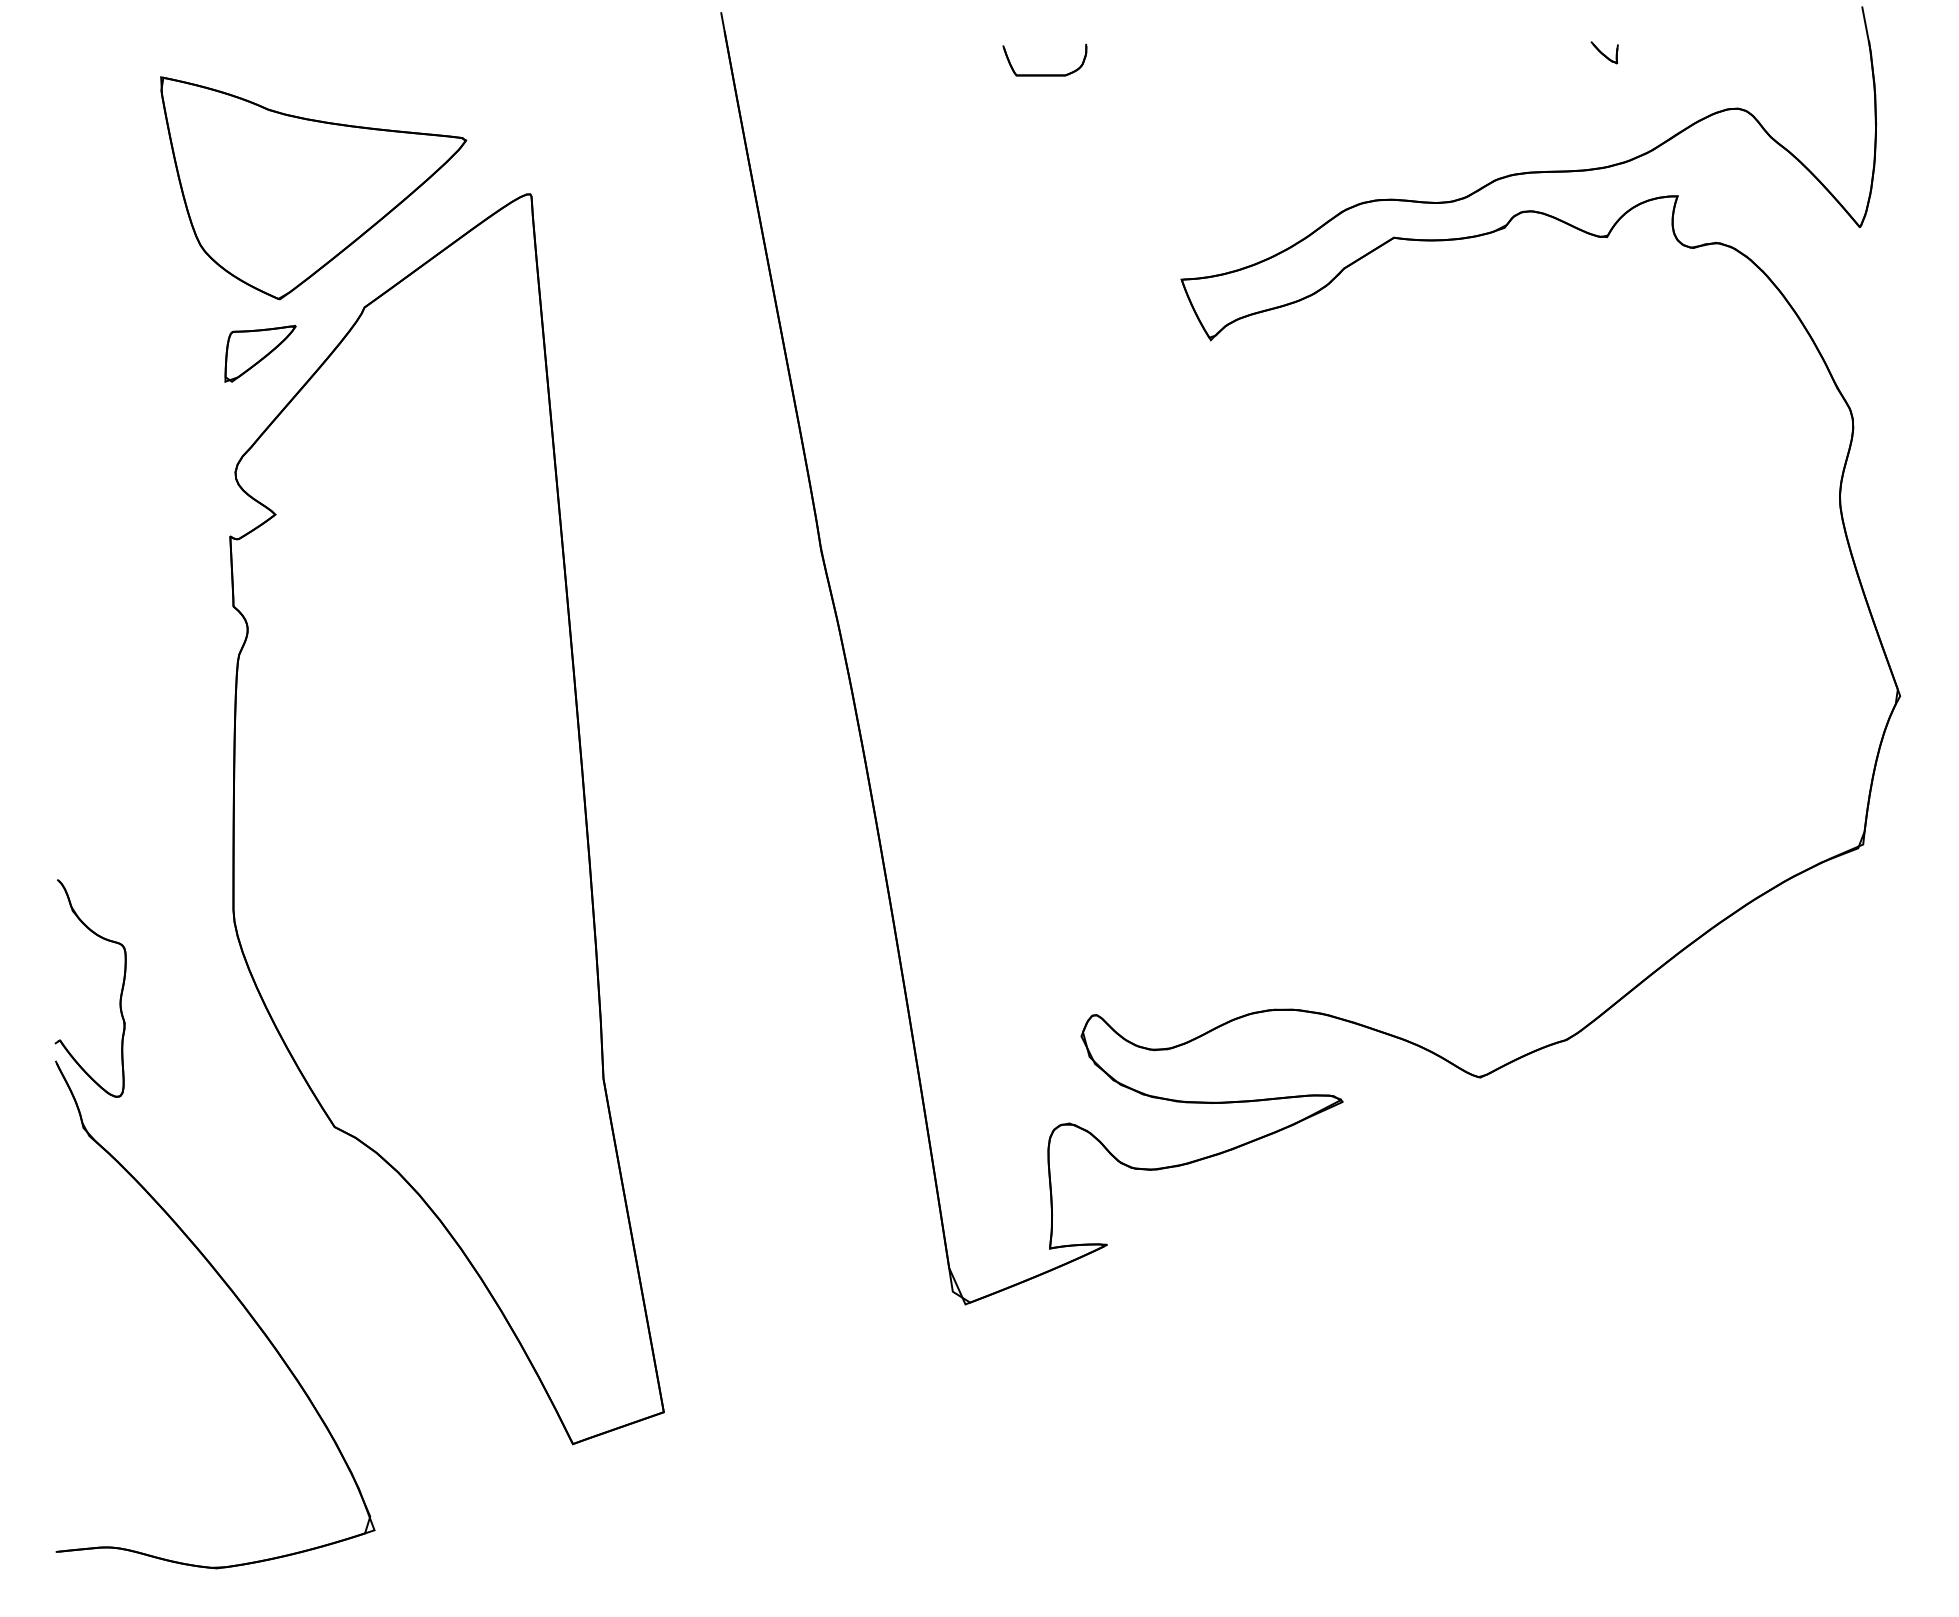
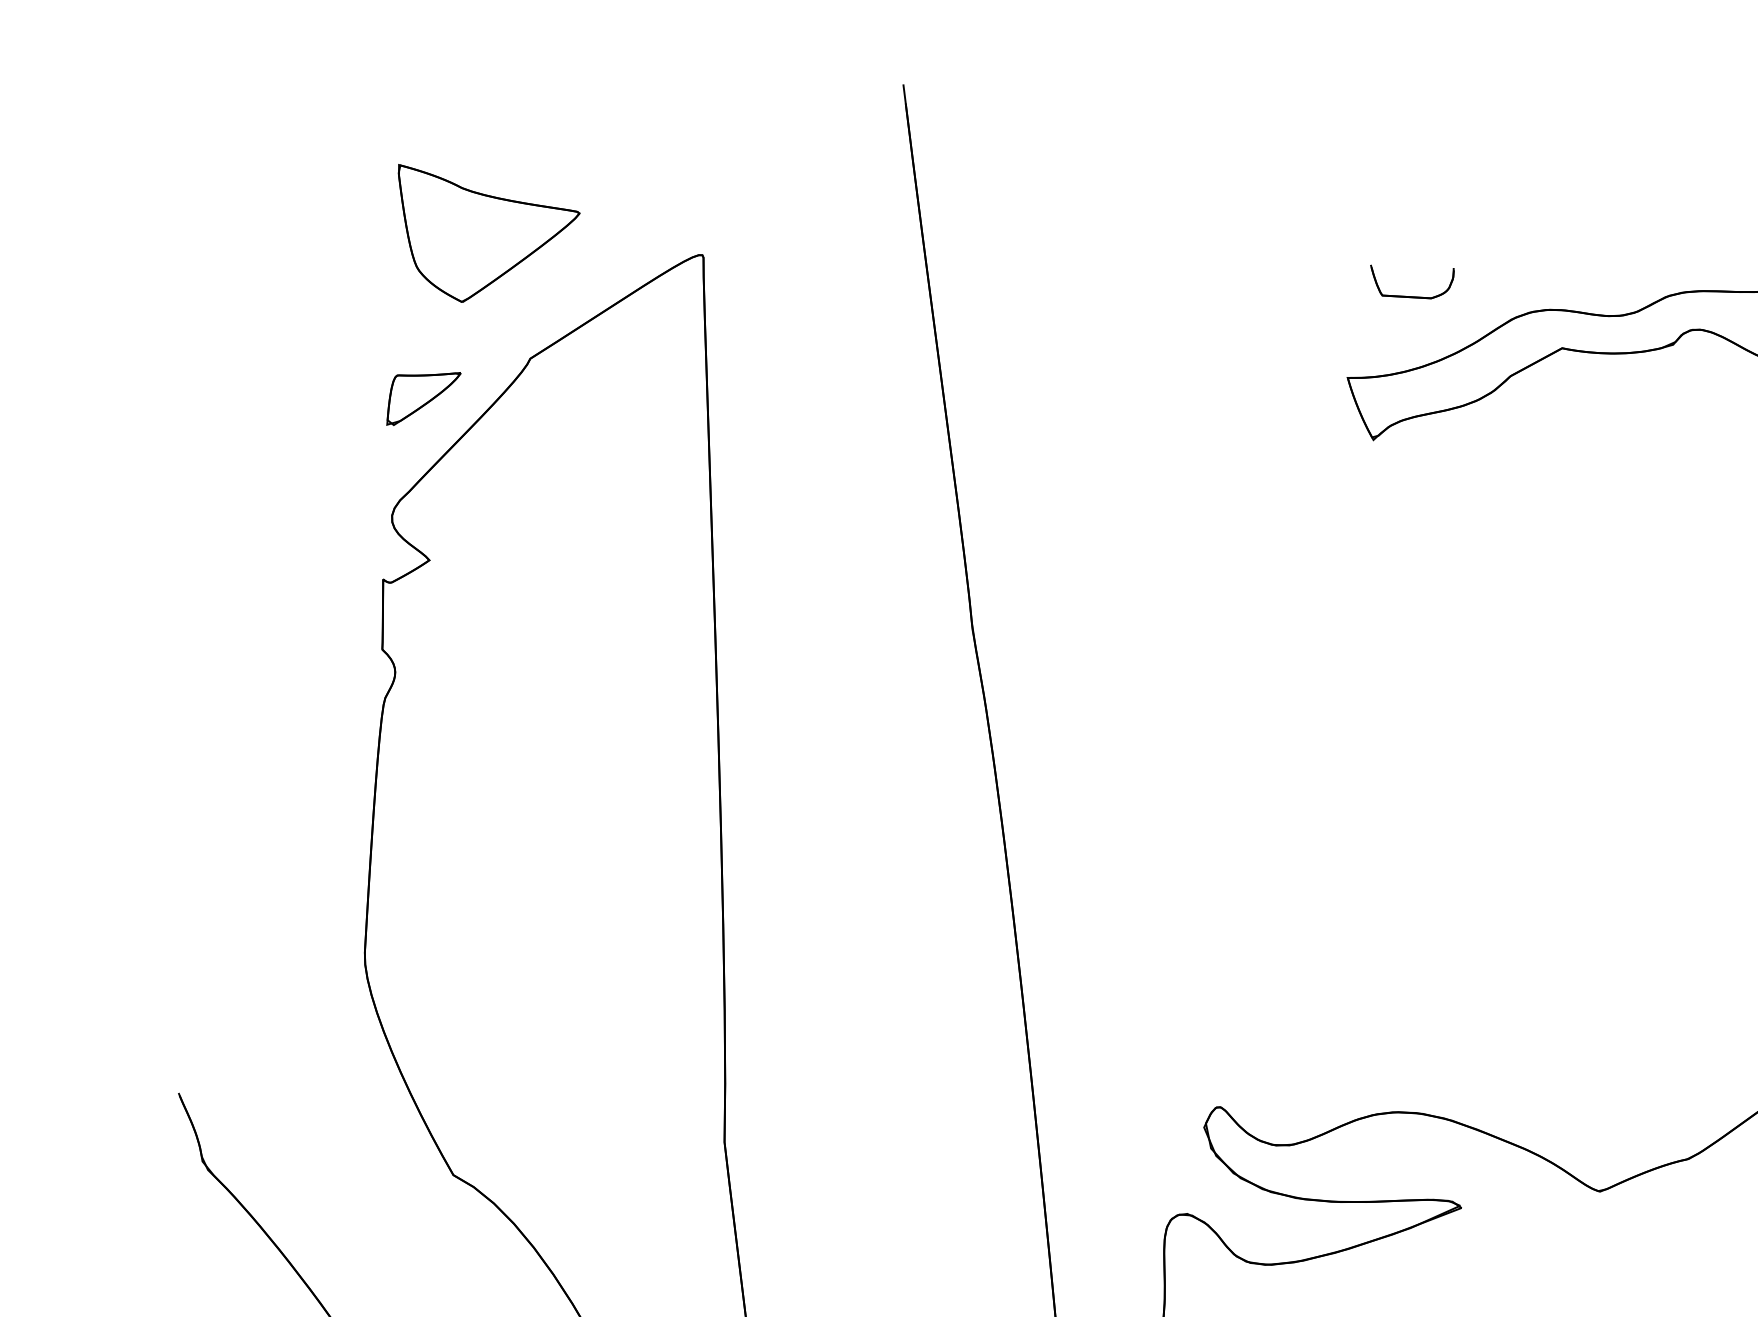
part: (1044, 74) -> (1410, 296), moved
part: (313, 188) -> (486, 236), size x0.6
part: (120, 993) -> (247, 1029), removed

